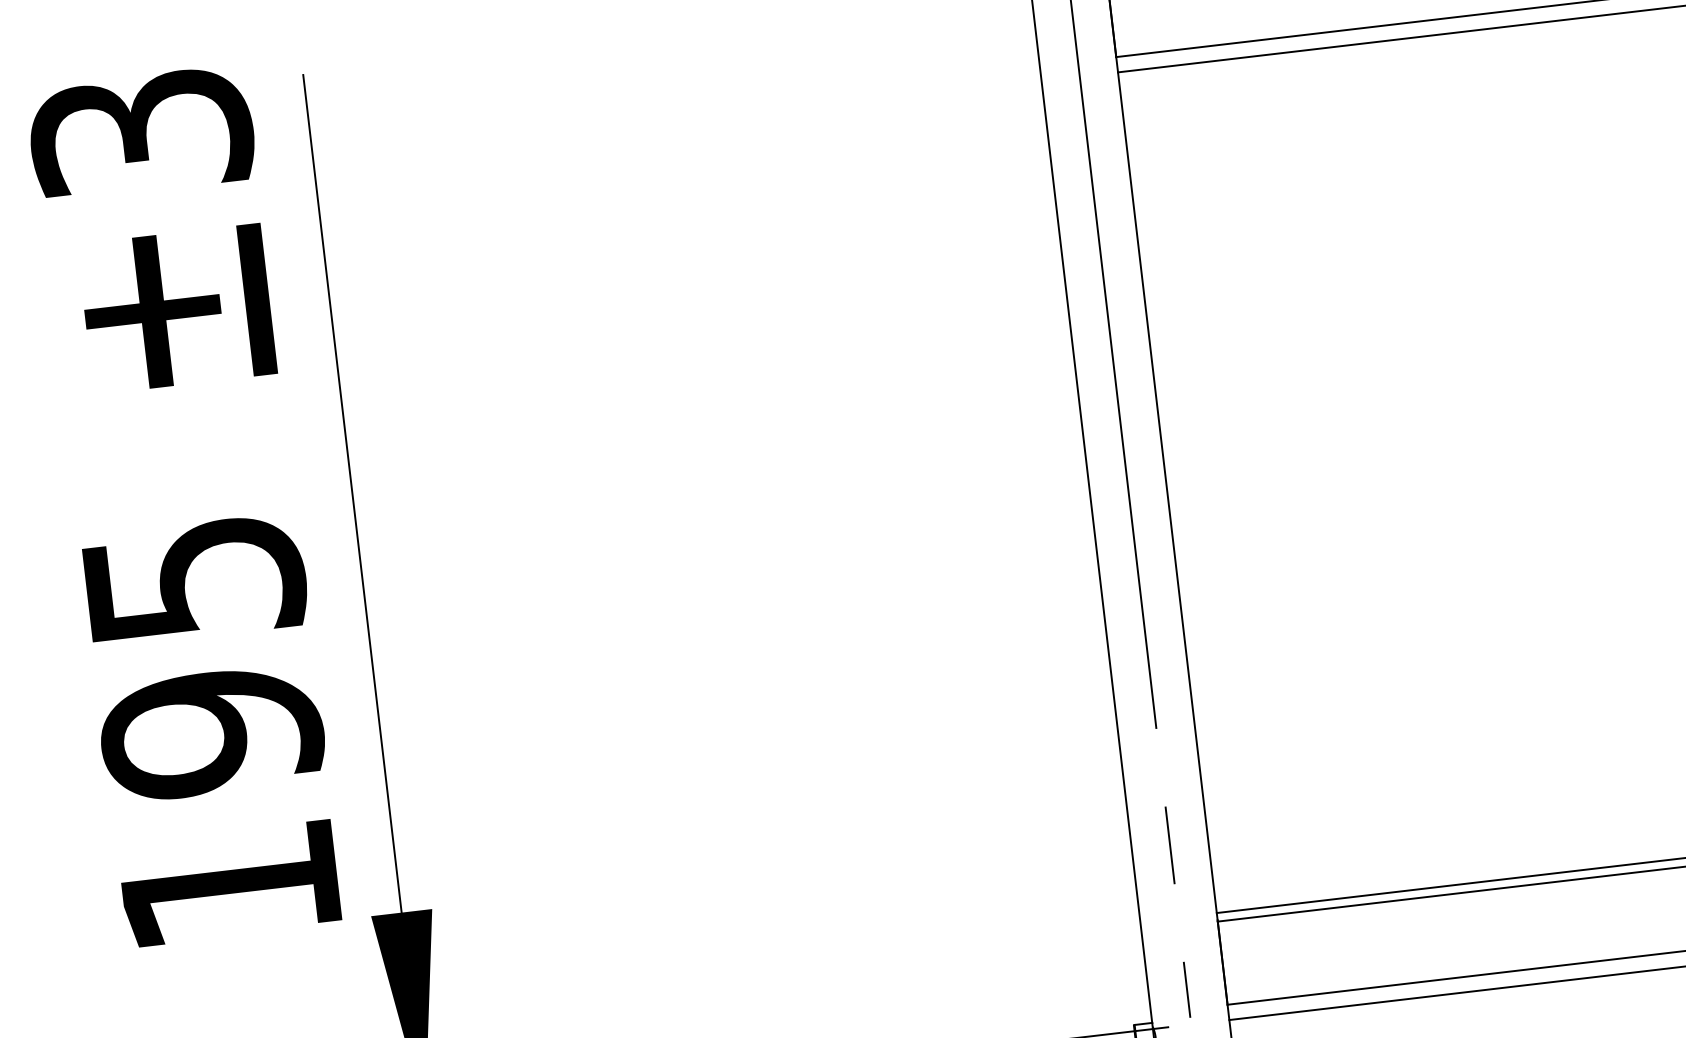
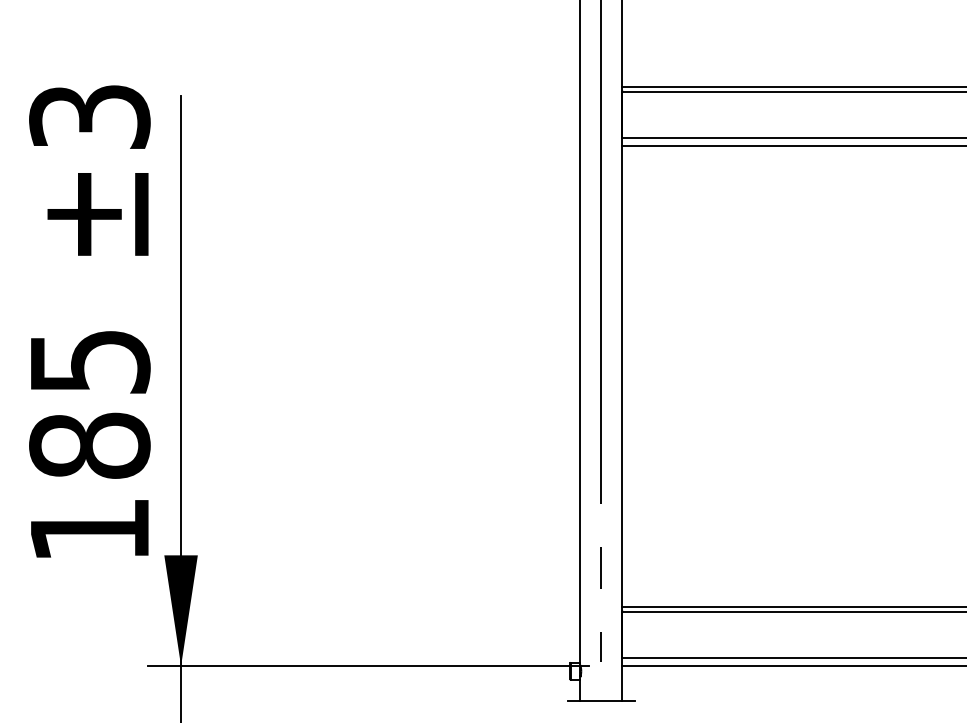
text: (211, 732) -> (89, 445), 195 -> 185

